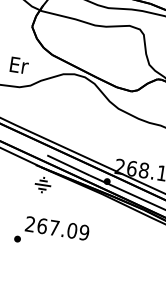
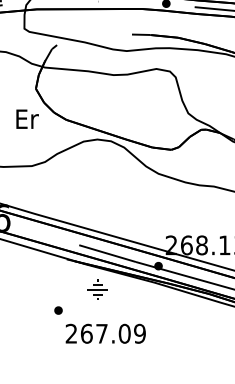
text: (19, 64) -> (27, 118), moved
part: (42, 184) -> (97, 289), moved
part: (17, 239) -> (58, 310), moved

